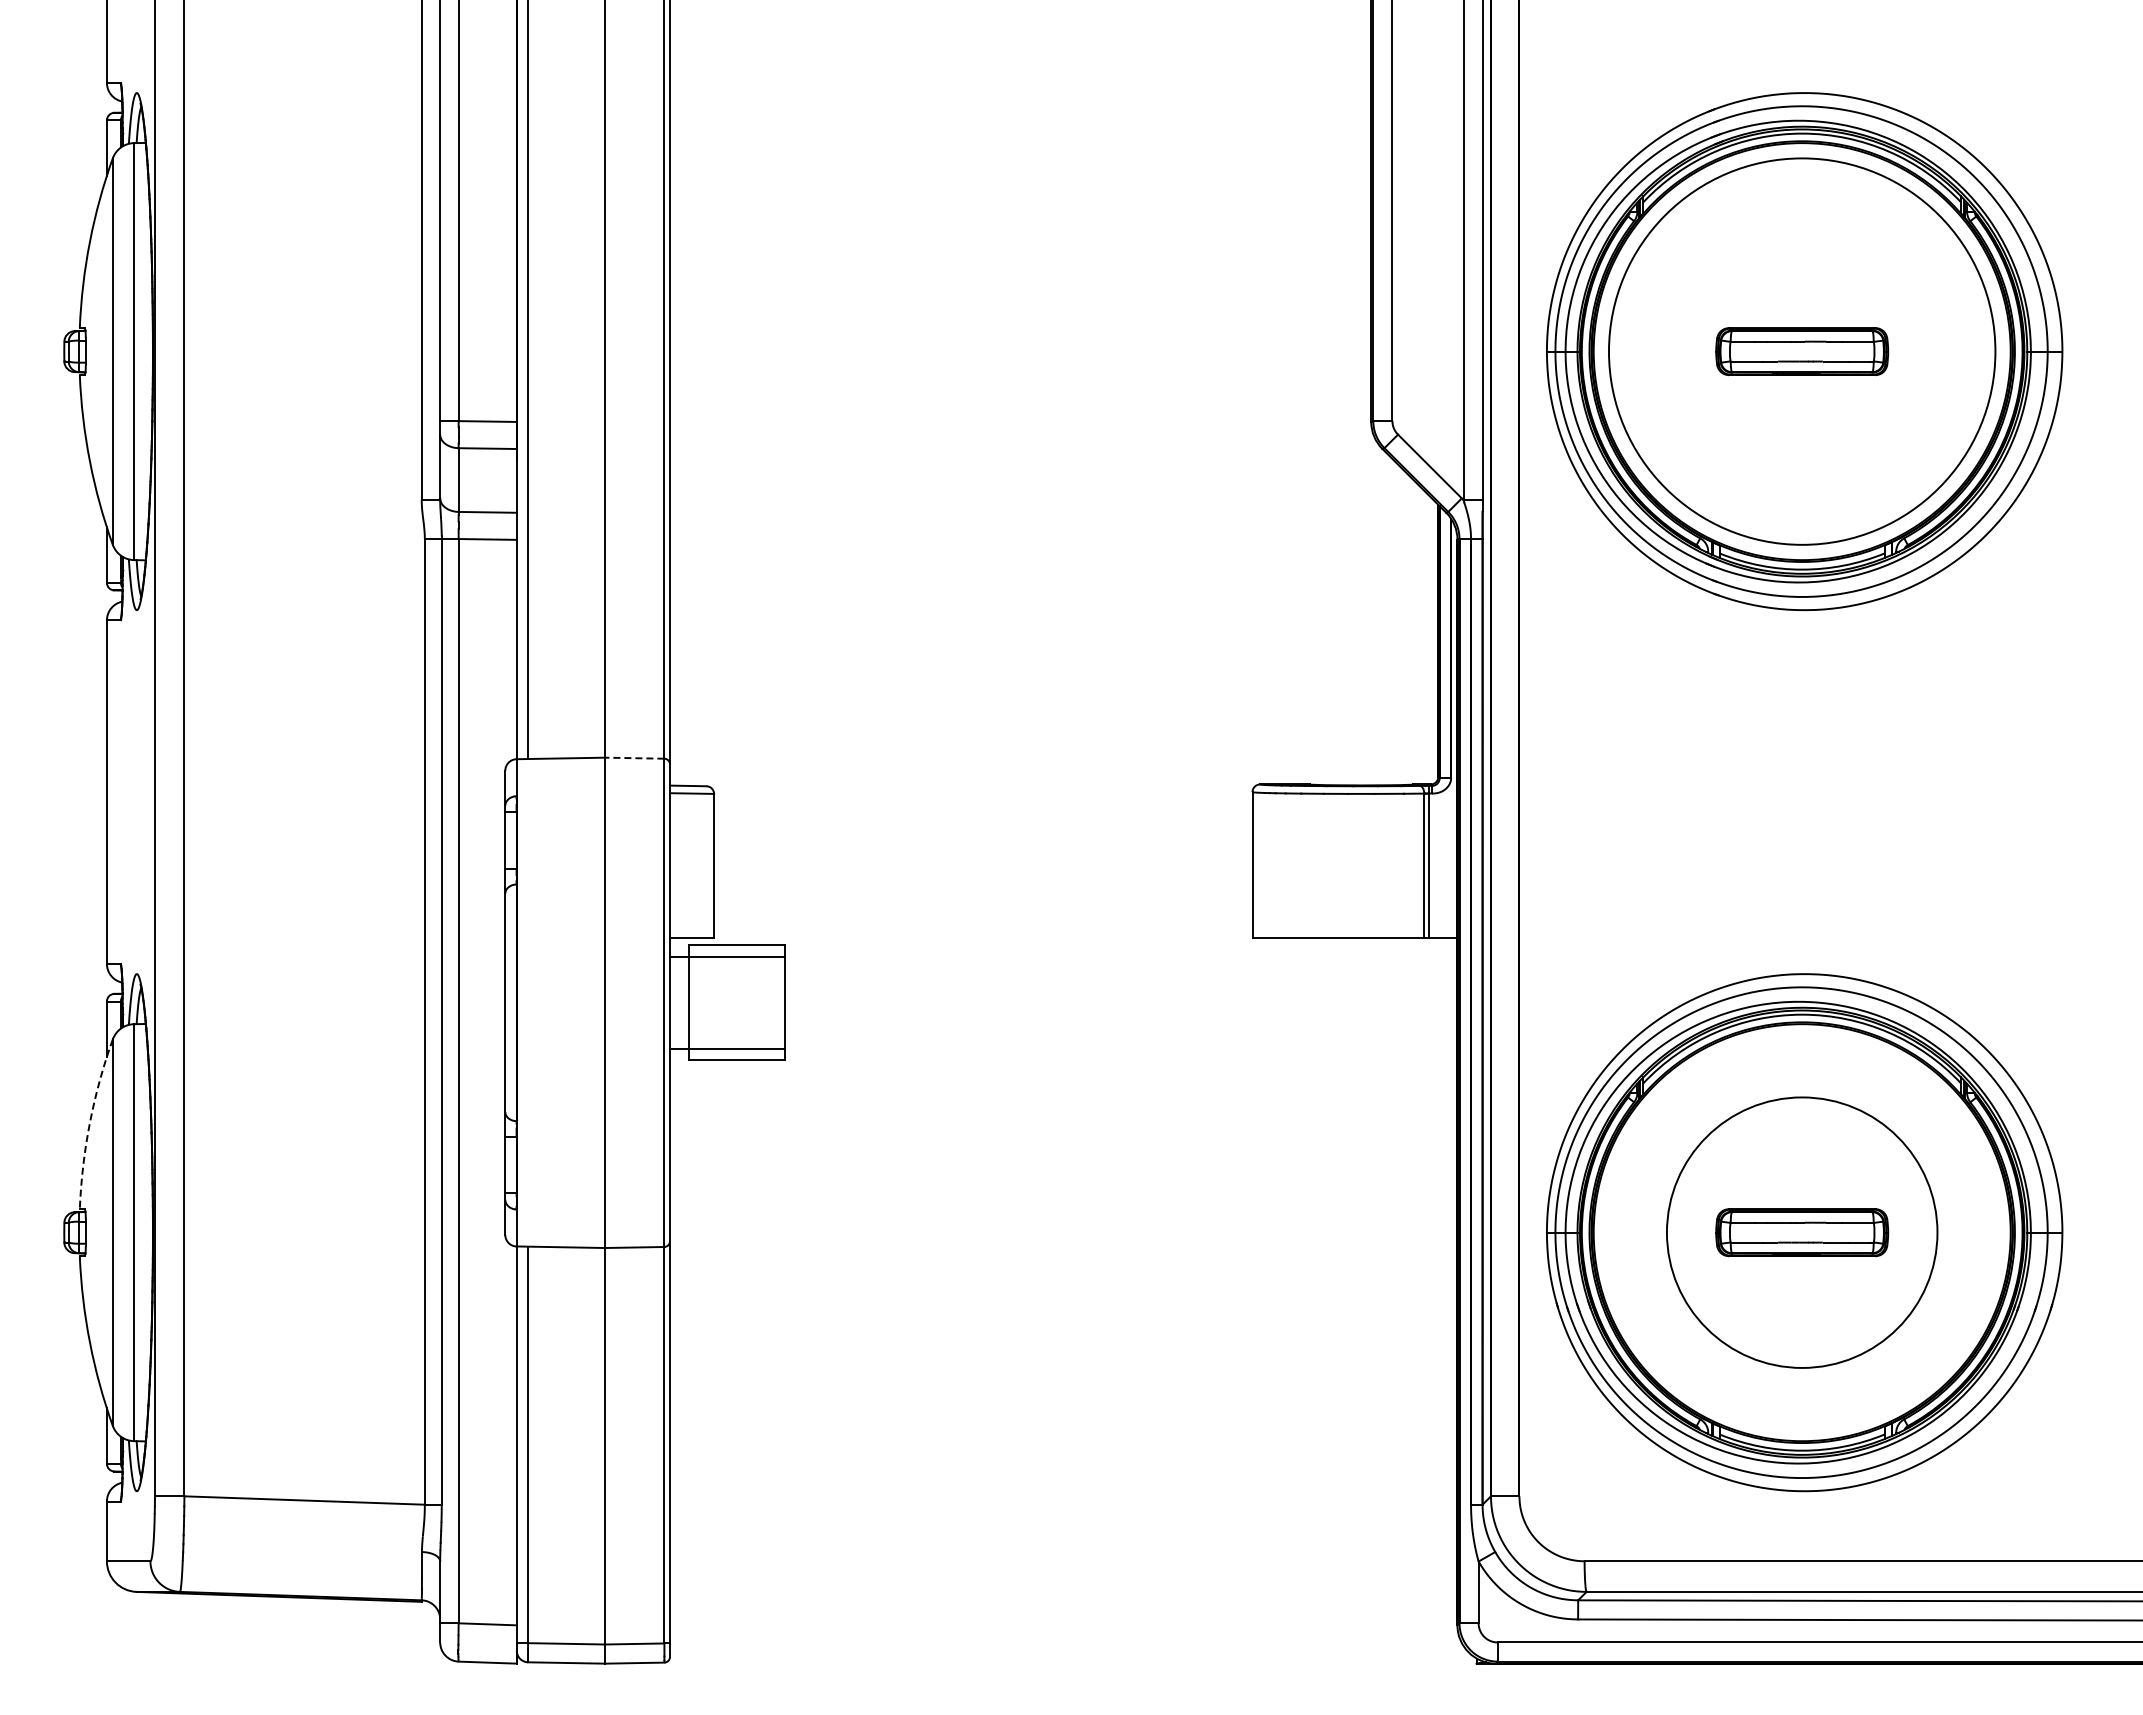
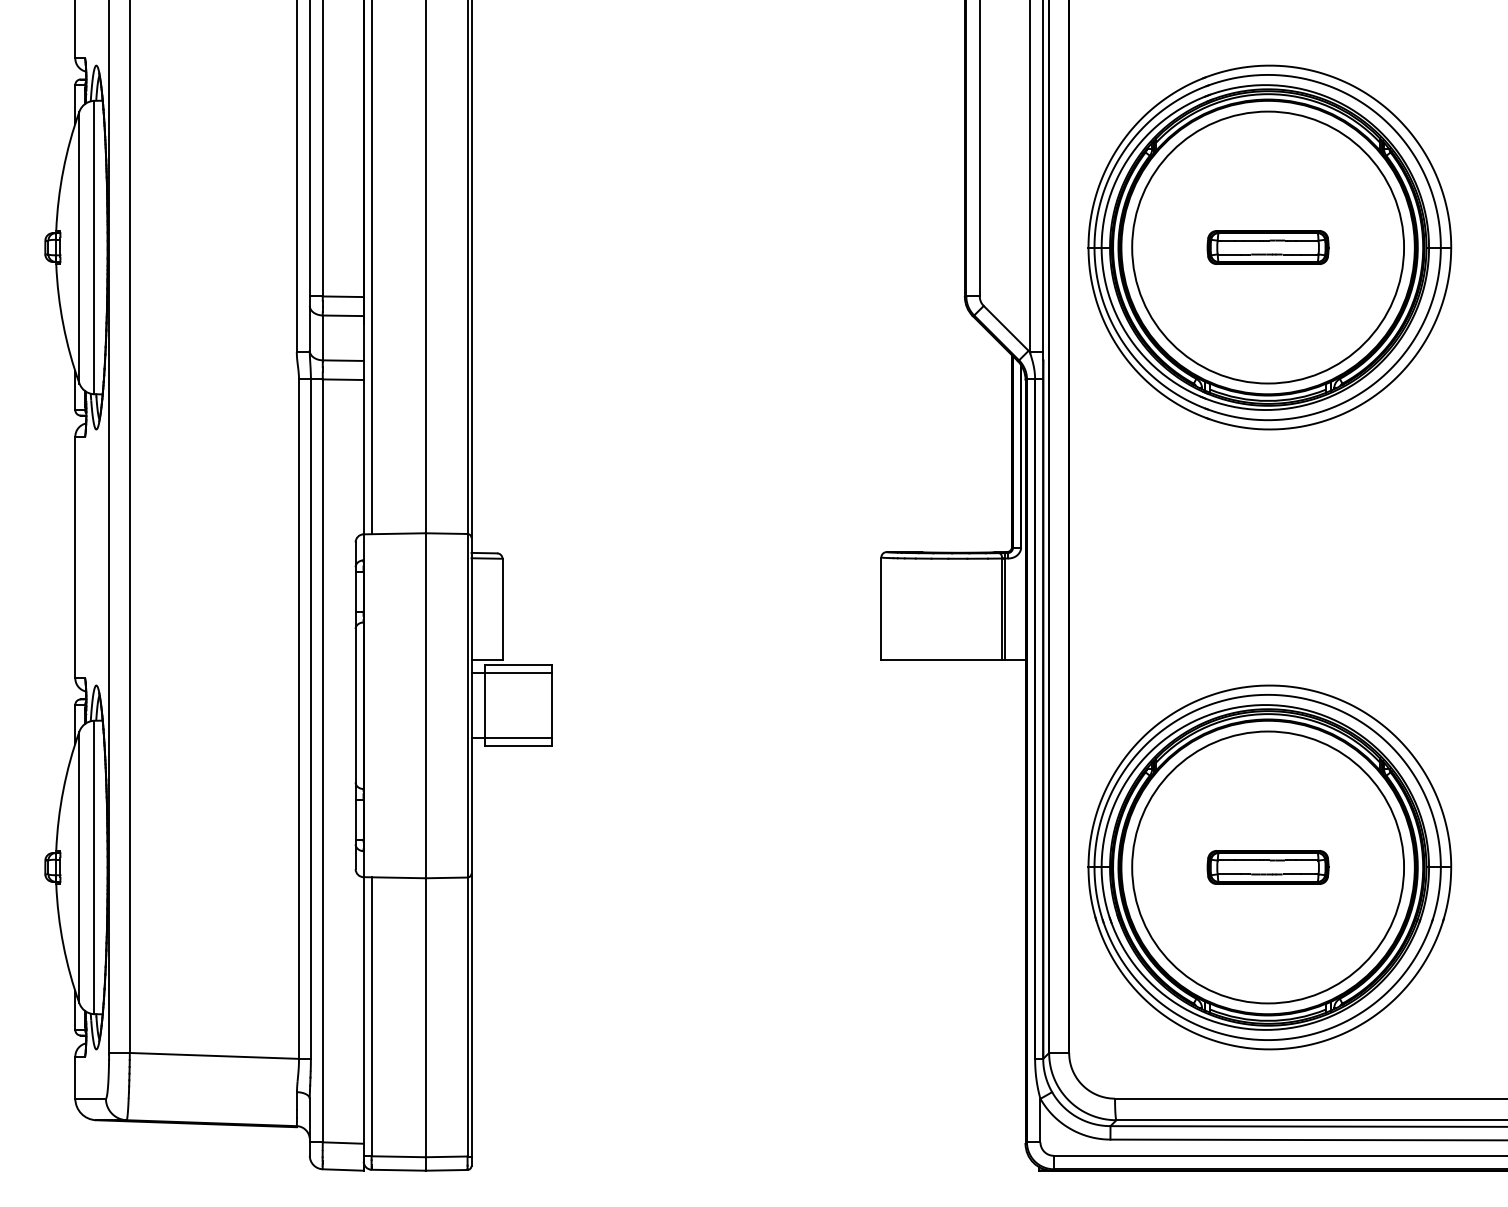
line: (634, 758) -> (446, 533), dashed -> solid
arc: (89, 1123) -> (63, 790), dashed -> solid
circle: (1801, 1232) -> (1267, 867), size x1.43

